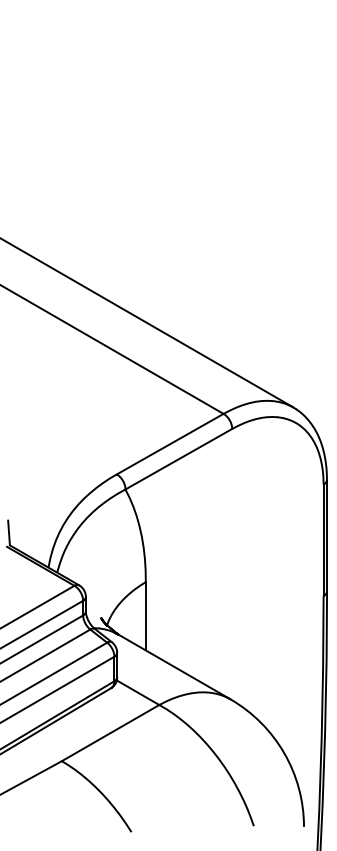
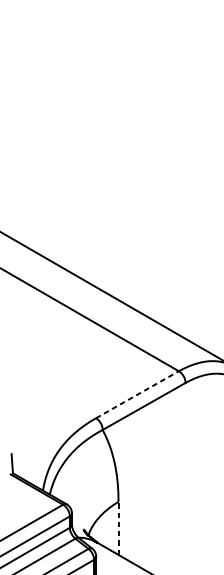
line: (170, 443) -> (137, 394), solid -> dashed
line: (145, 615) -> (118, 527), solid -> dashed

